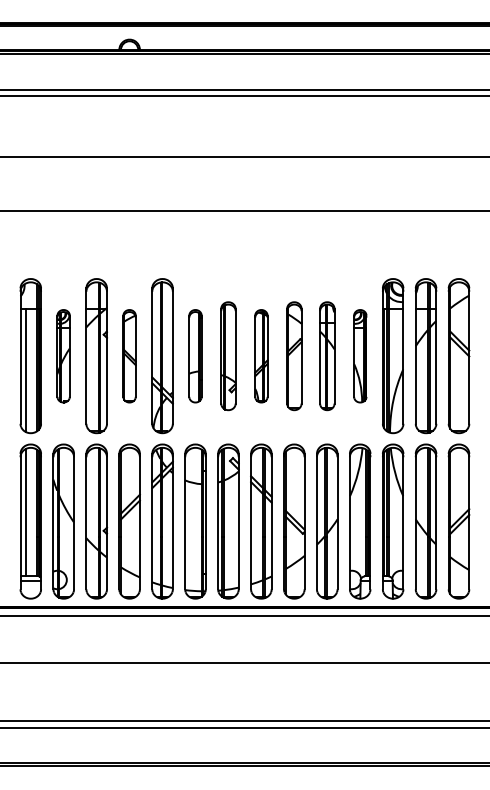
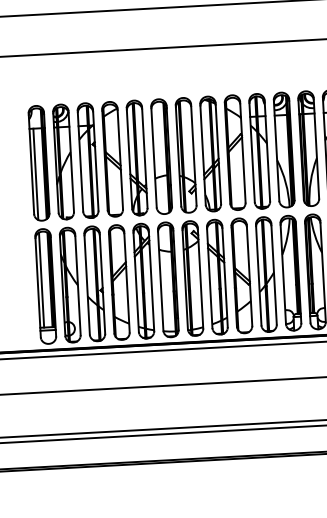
part: (63, 356) -> (63, 162), size x1.67
part: (129, 356) -> (112, 159), size x1.67
part: (195, 356) -> (161, 156), size x1.67
part: (228, 356) -> (186, 155), size x1.43
part: (261, 356) -> (210, 154), size x1.67
part: (294, 356) -> (235, 152), size x1.43
part: (327, 356) -> (259, 151), size x1.43
part: (360, 356) -> (284, 150), size x1.67

